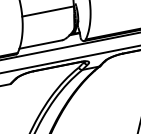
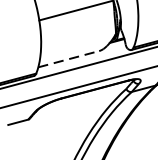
line: (40, 44) -> (68, 59), solid -> dashed

